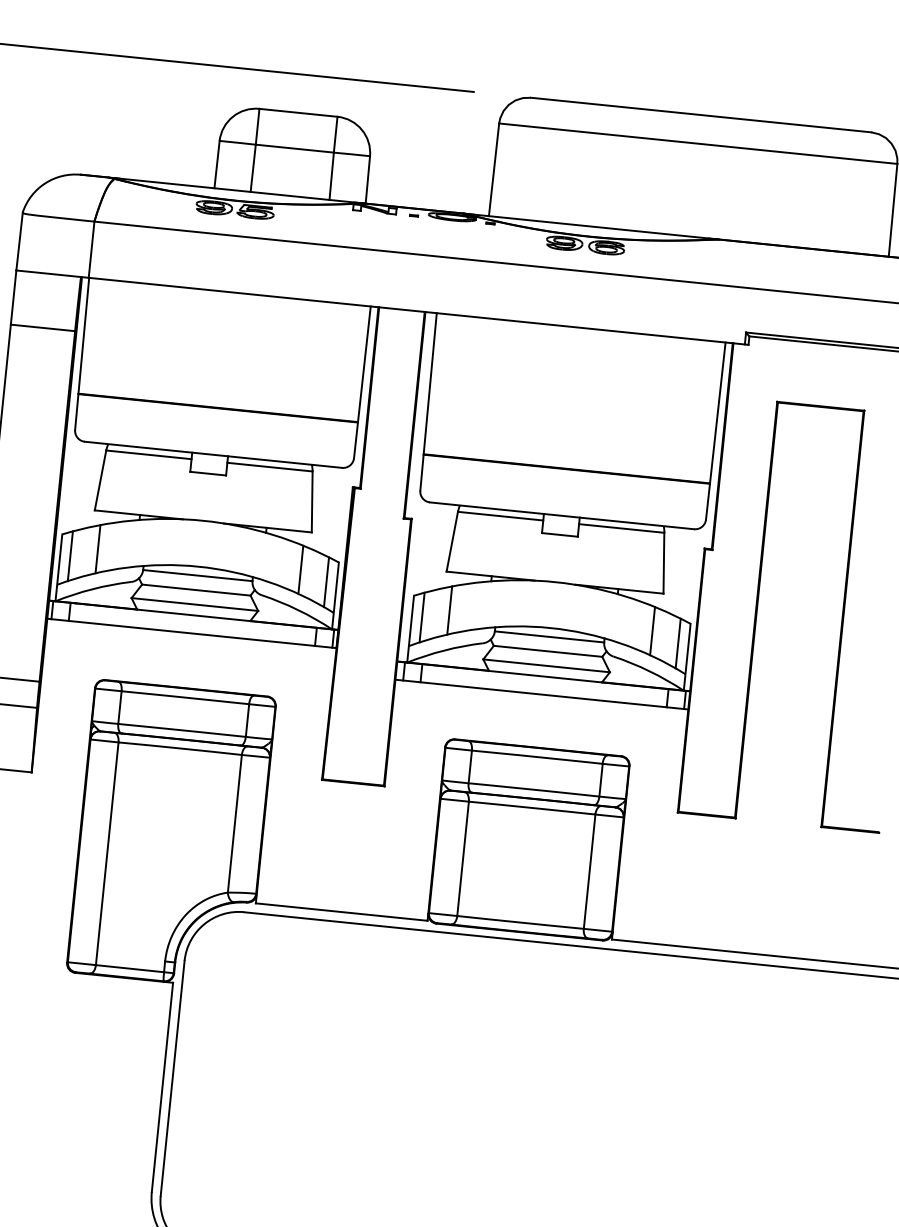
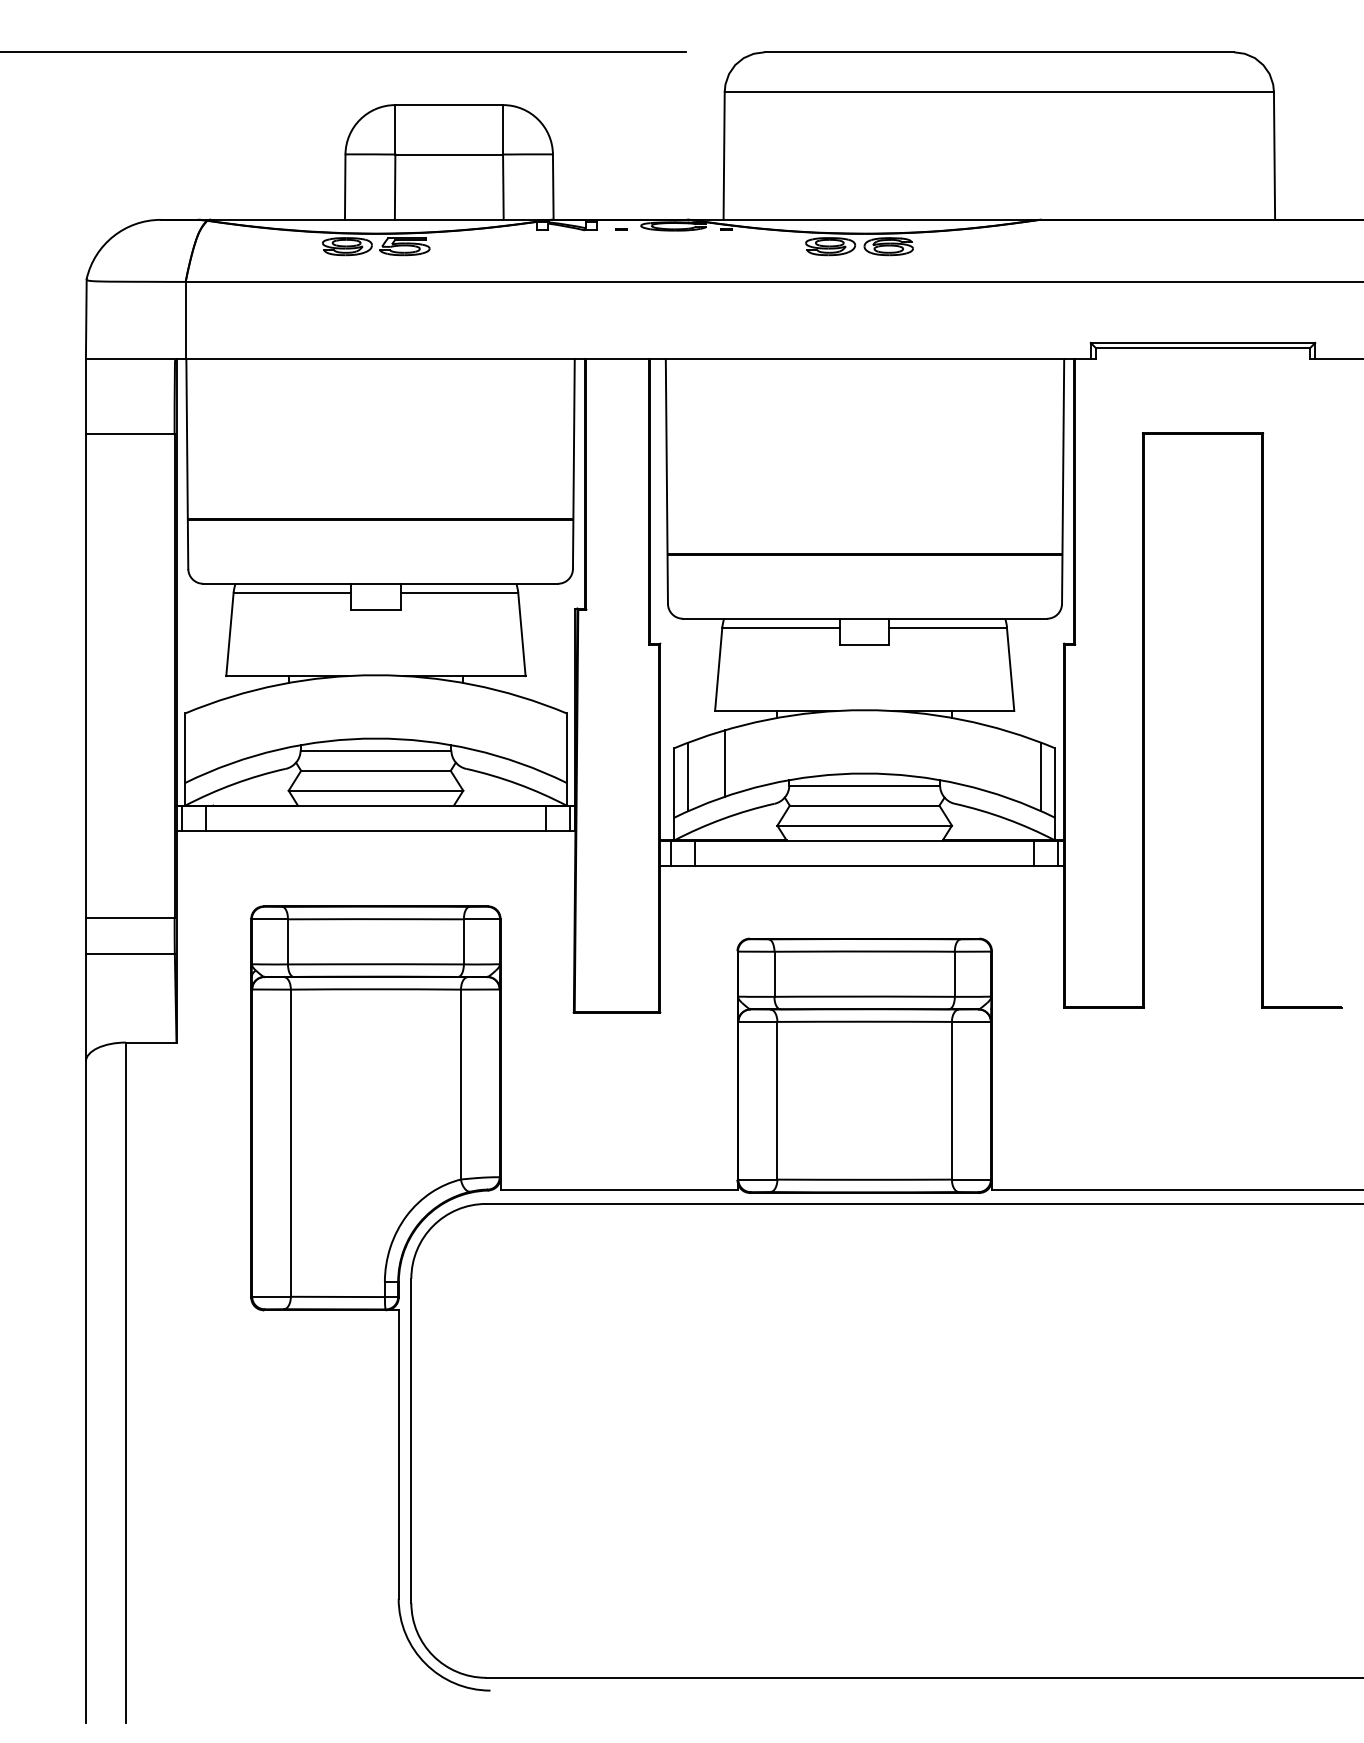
line: (98, 549) -> (236, 728), removed
line: (70, 555) -> (199, 741), removed
line: (300, 569) -> (515, 728), removed
line: (326, 581) -> (552, 741), removed
line: (652, 631) -> (1004, 763), removed

